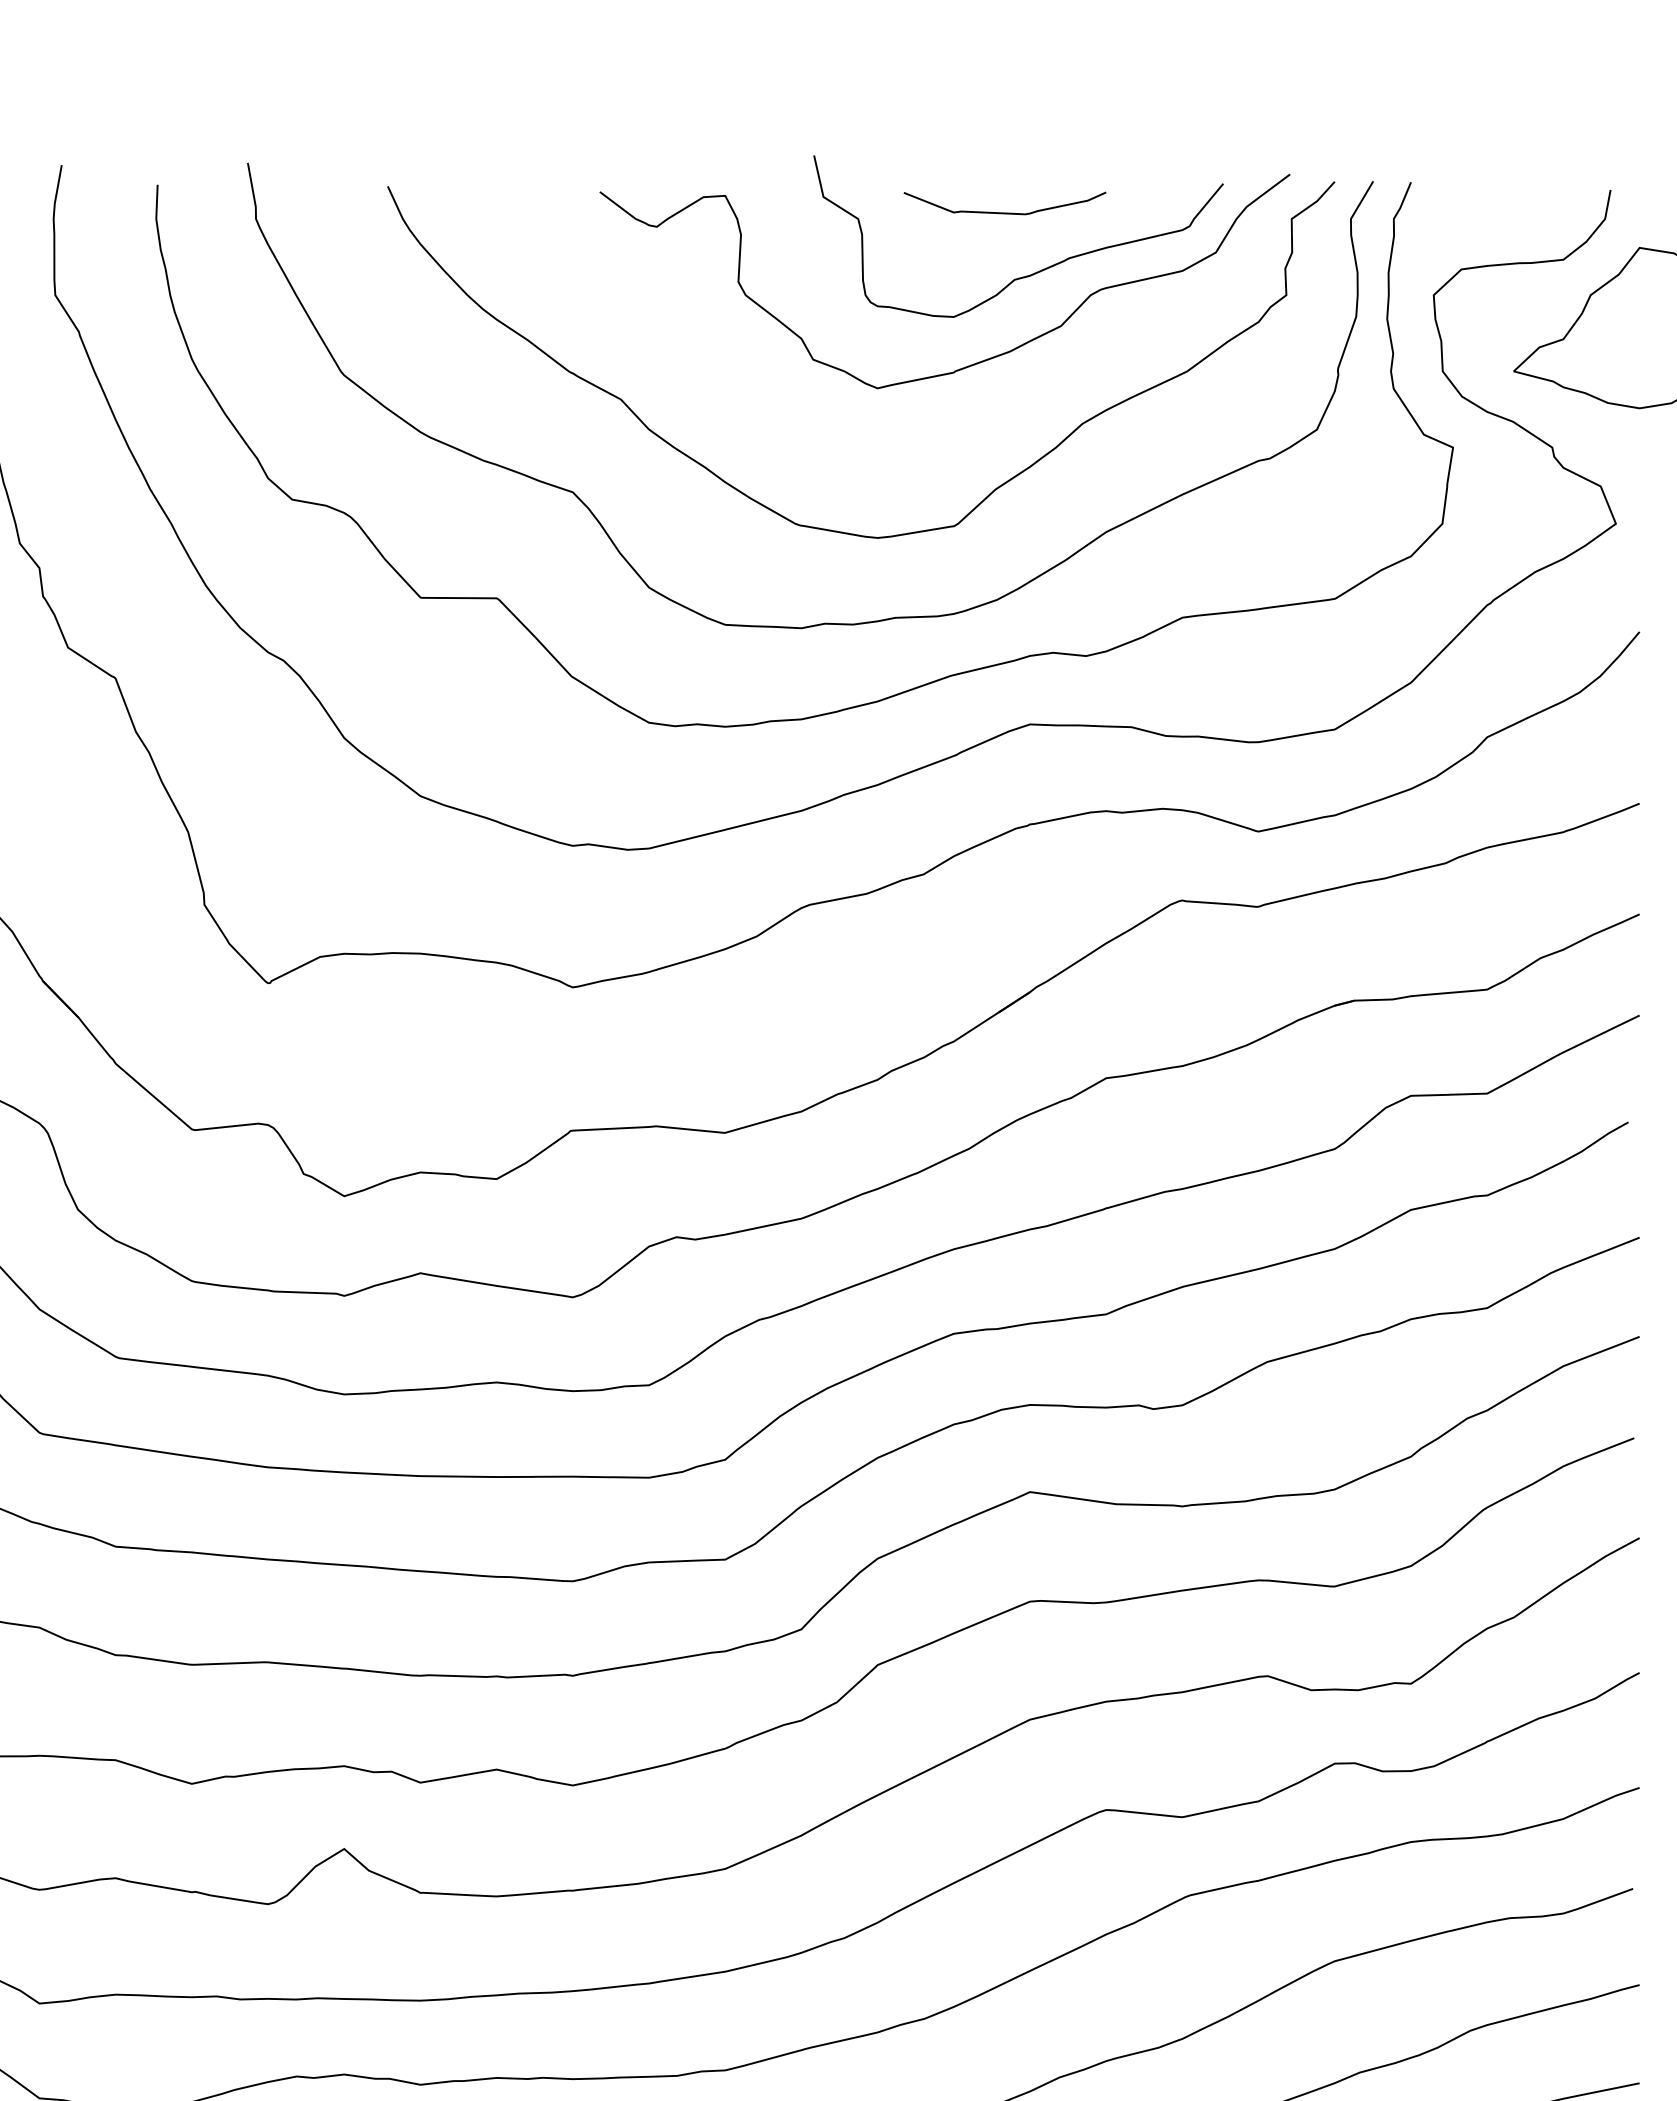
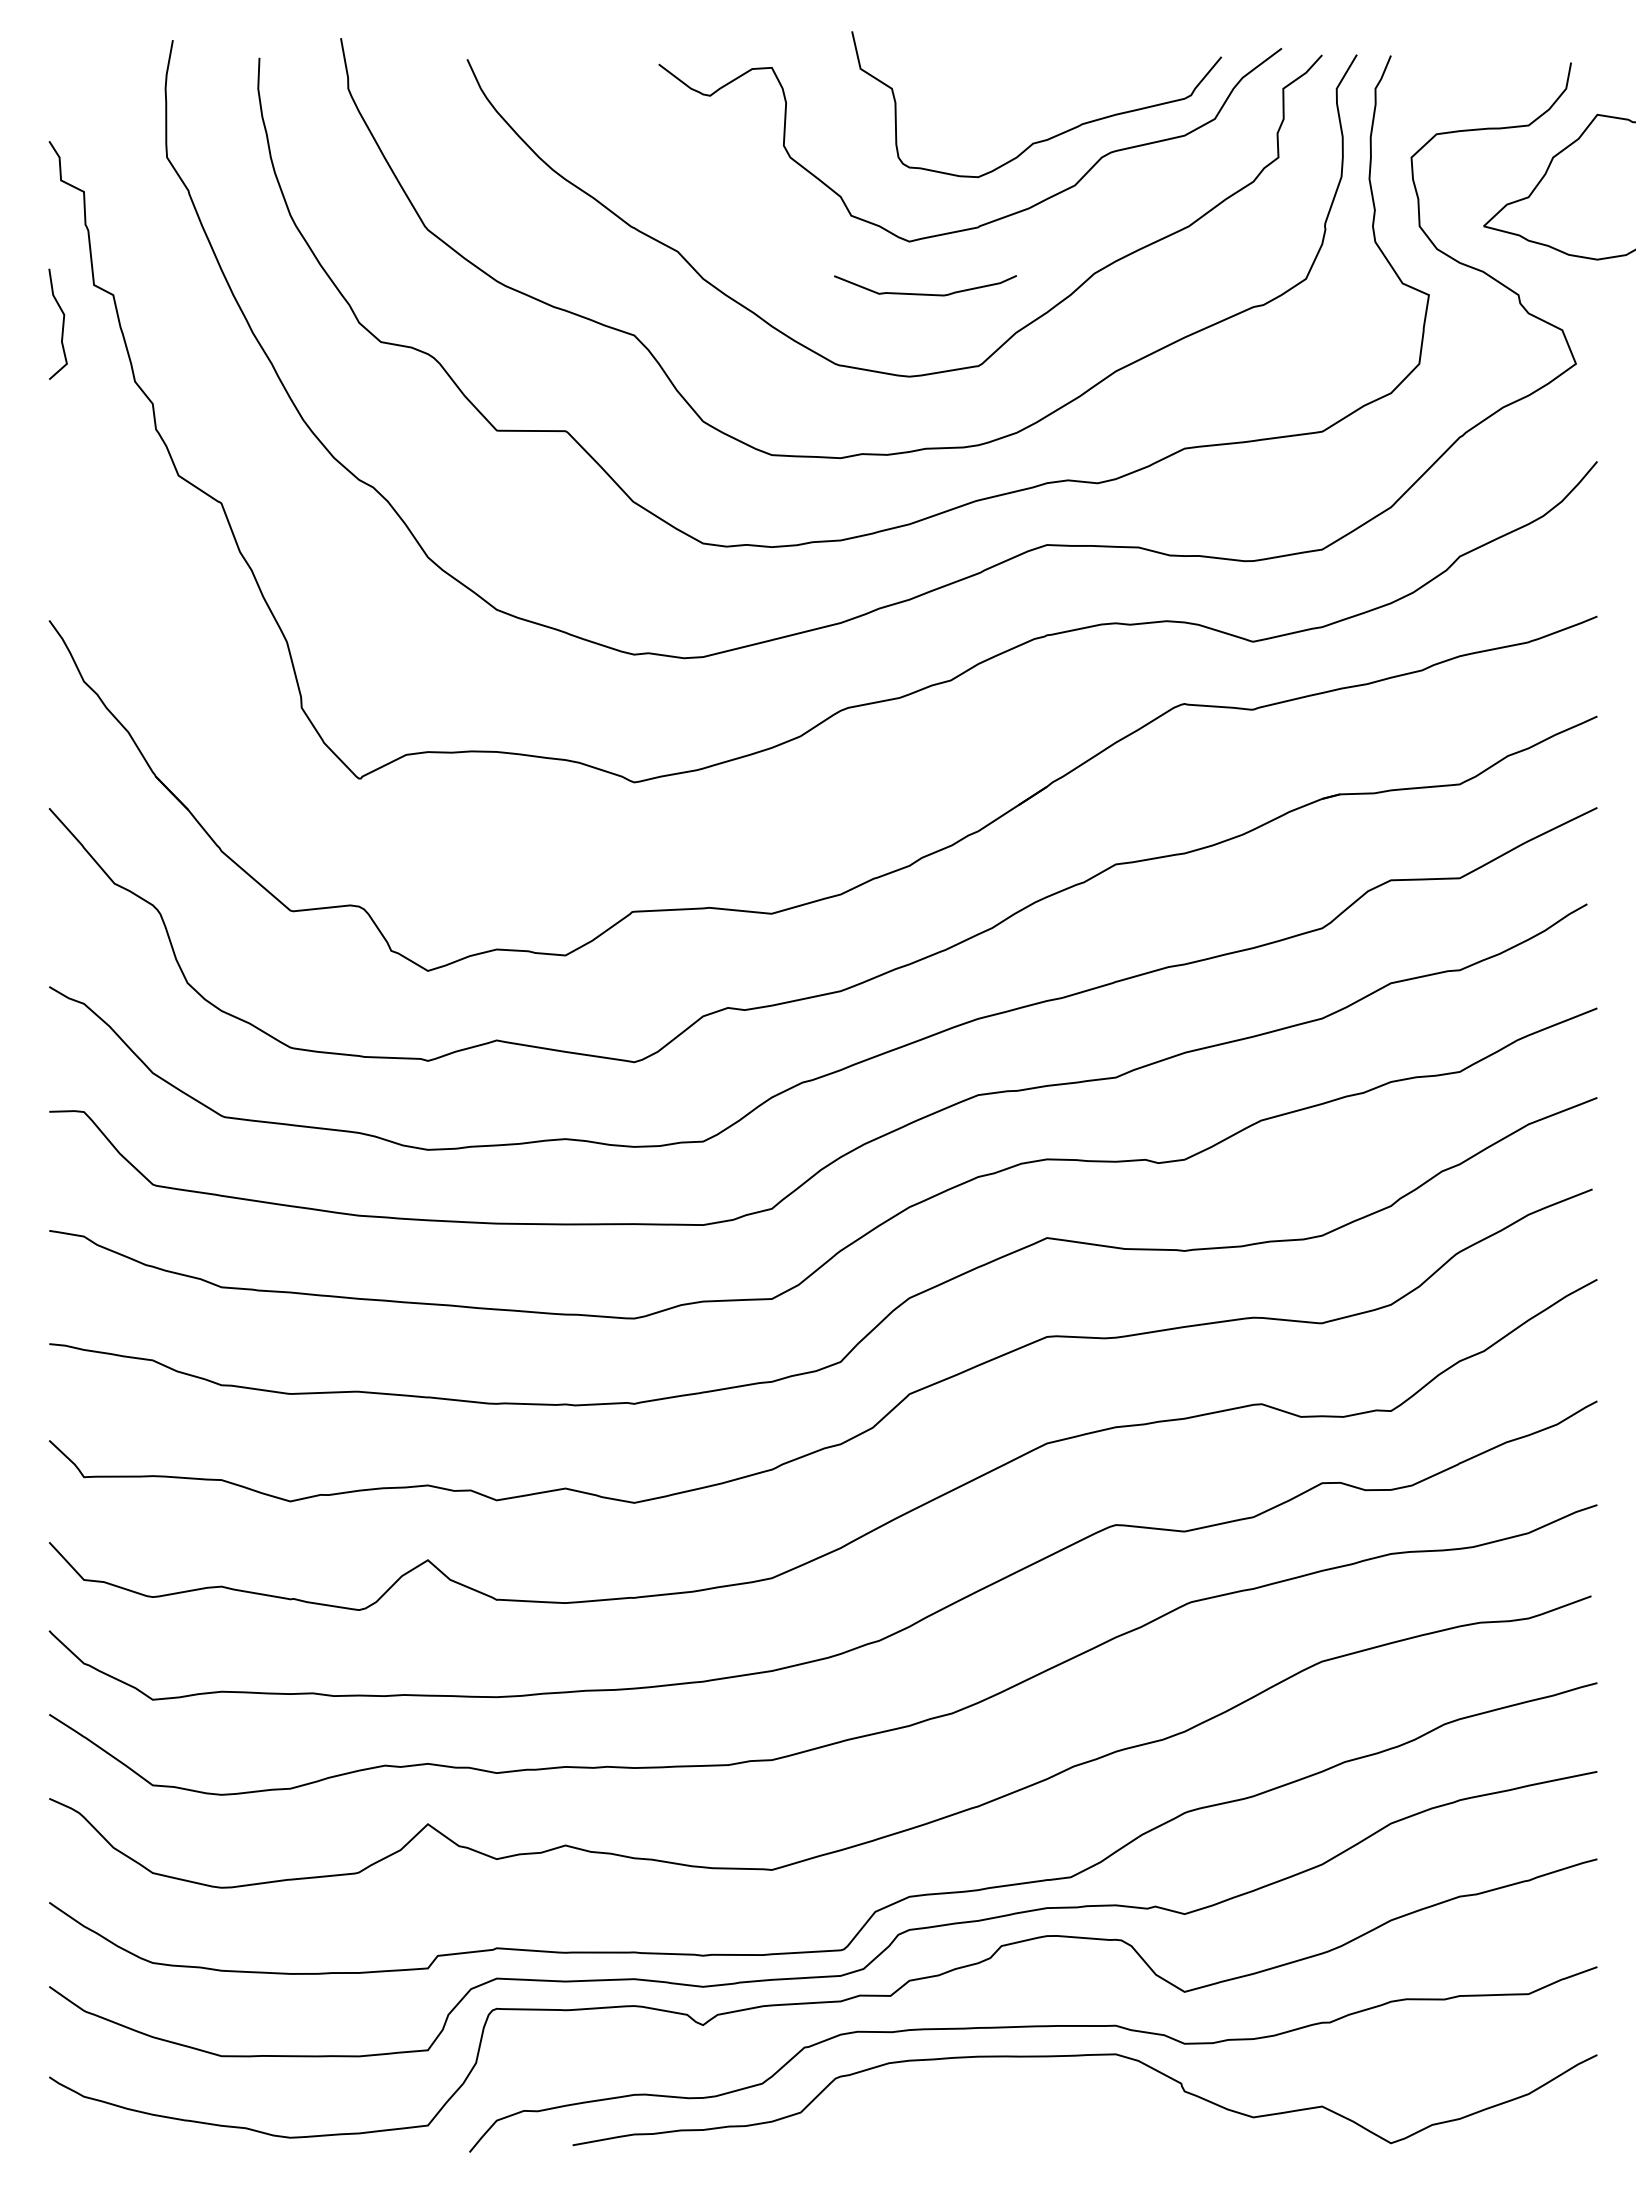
curve: (1005, 212) -> (925, 293), moved

